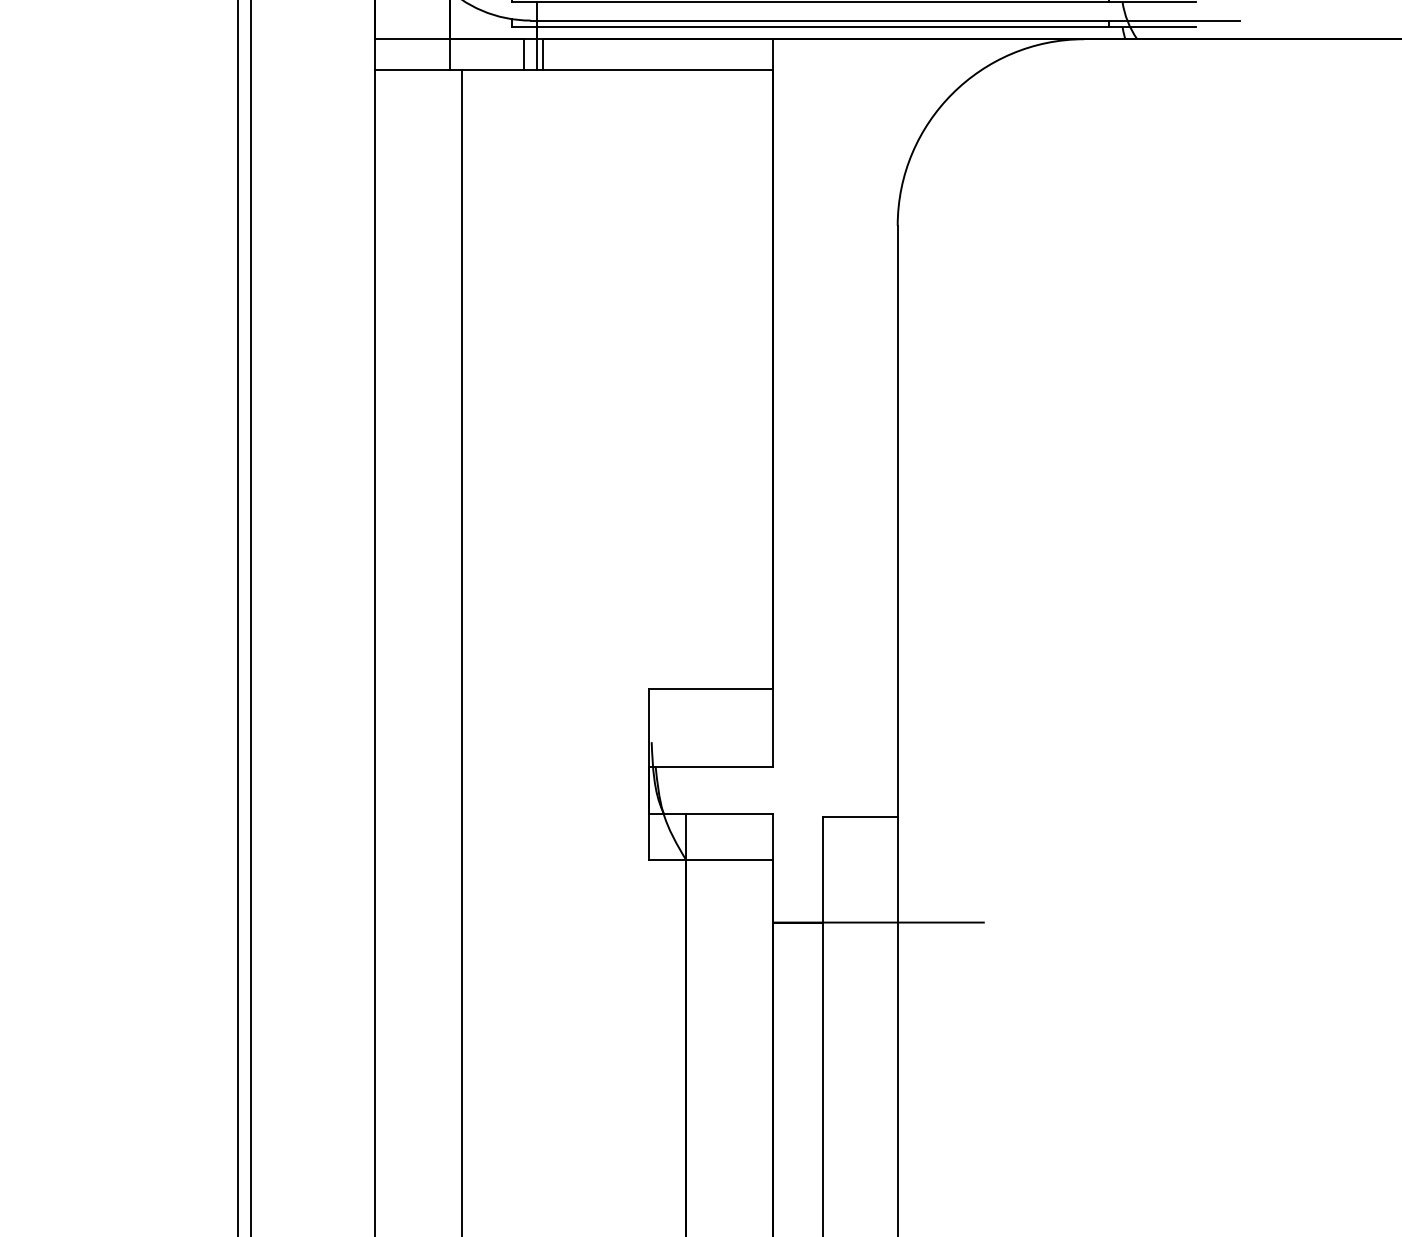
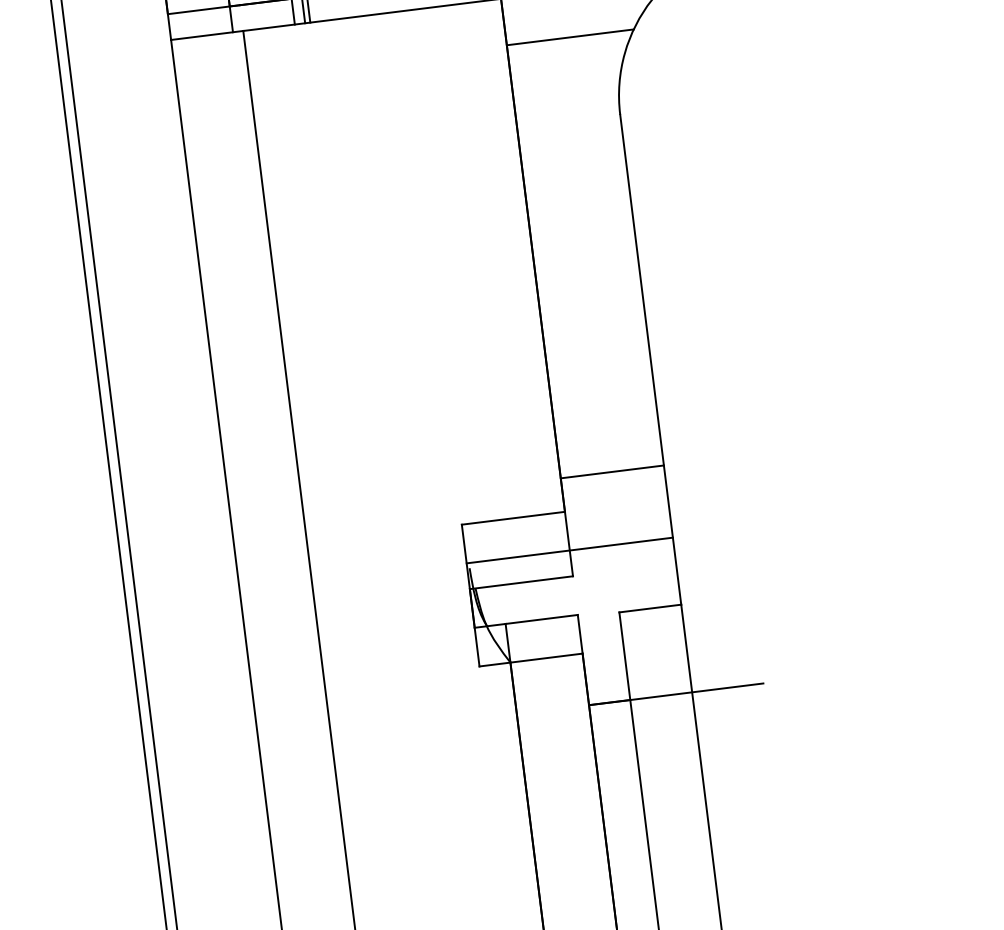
line: (849, 126) -> (570, 37), added
line: (835, 648) -> (612, 471), added
line: (772, 735) -> (569, 550), added

